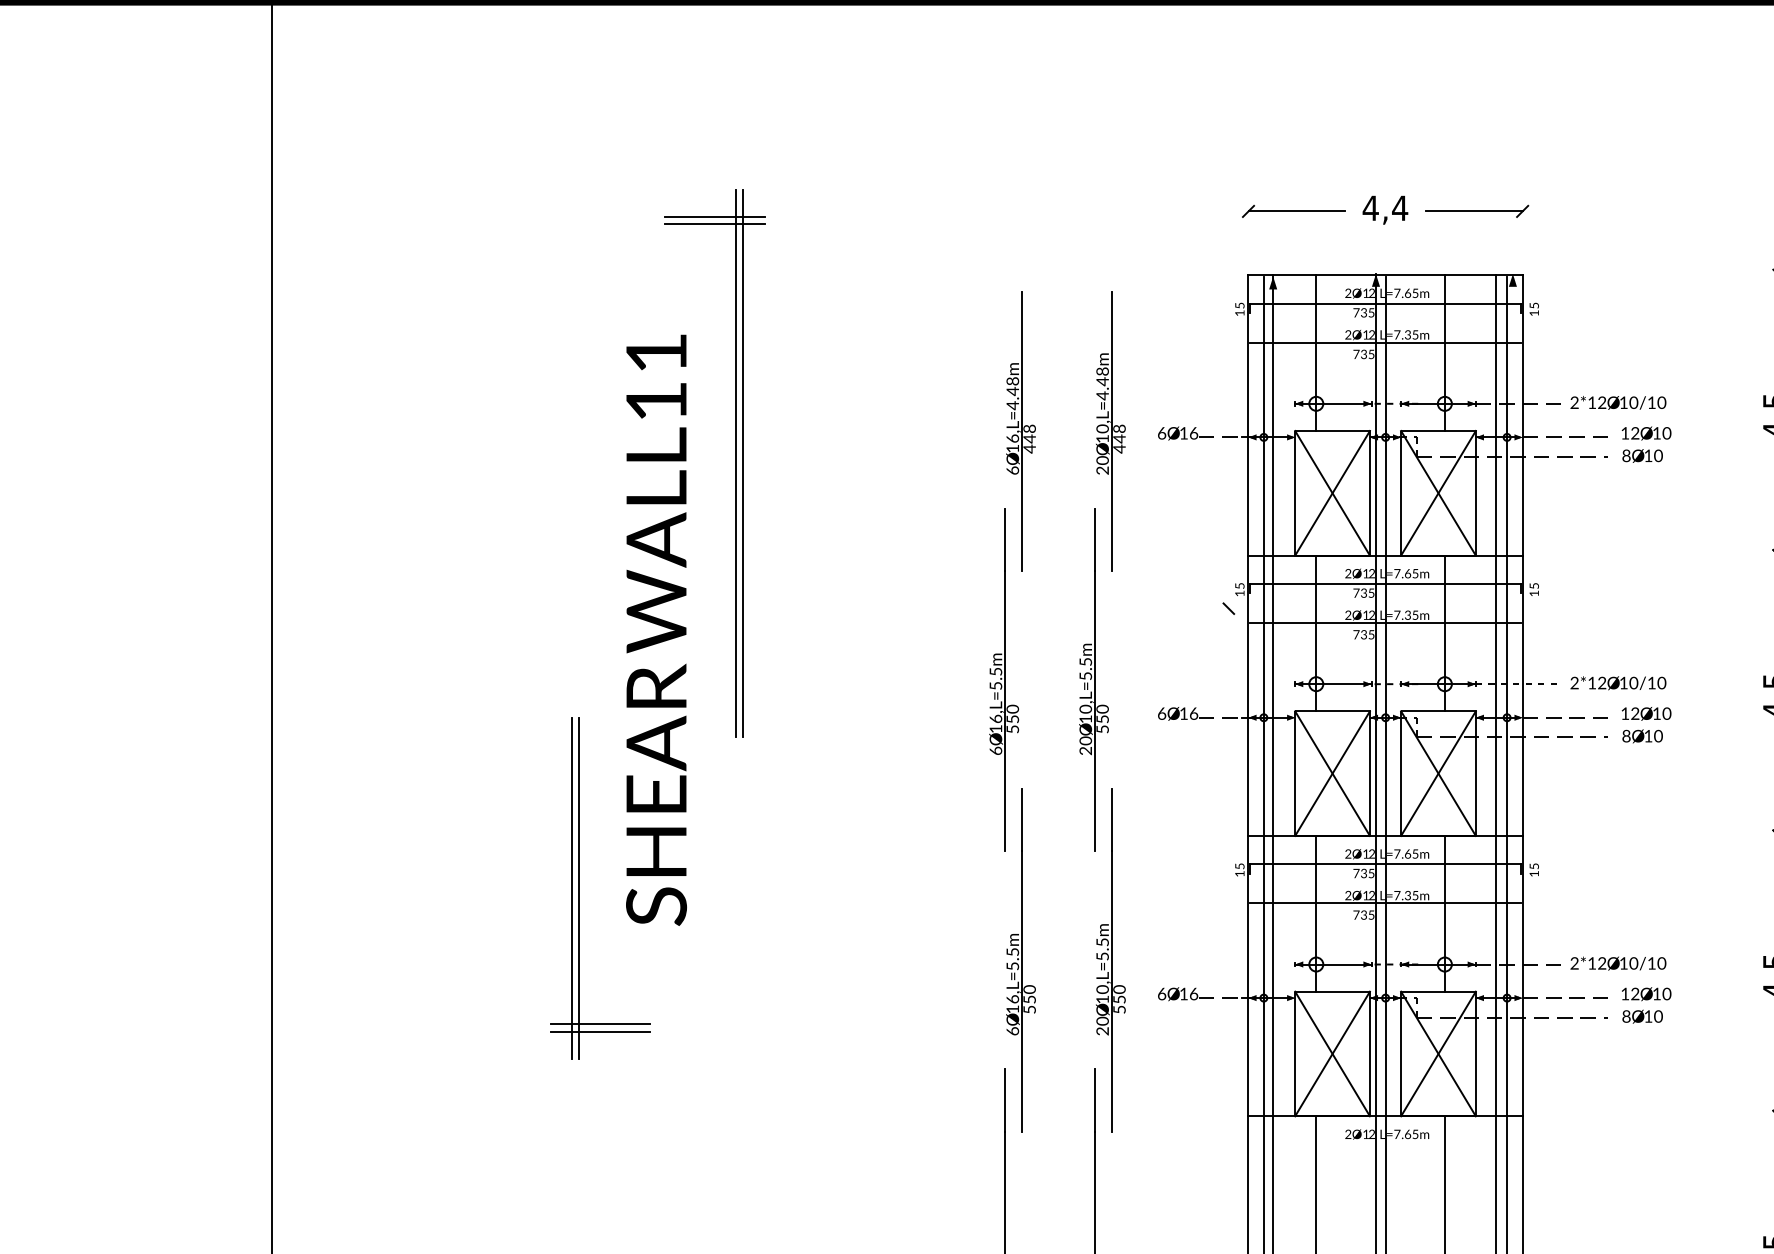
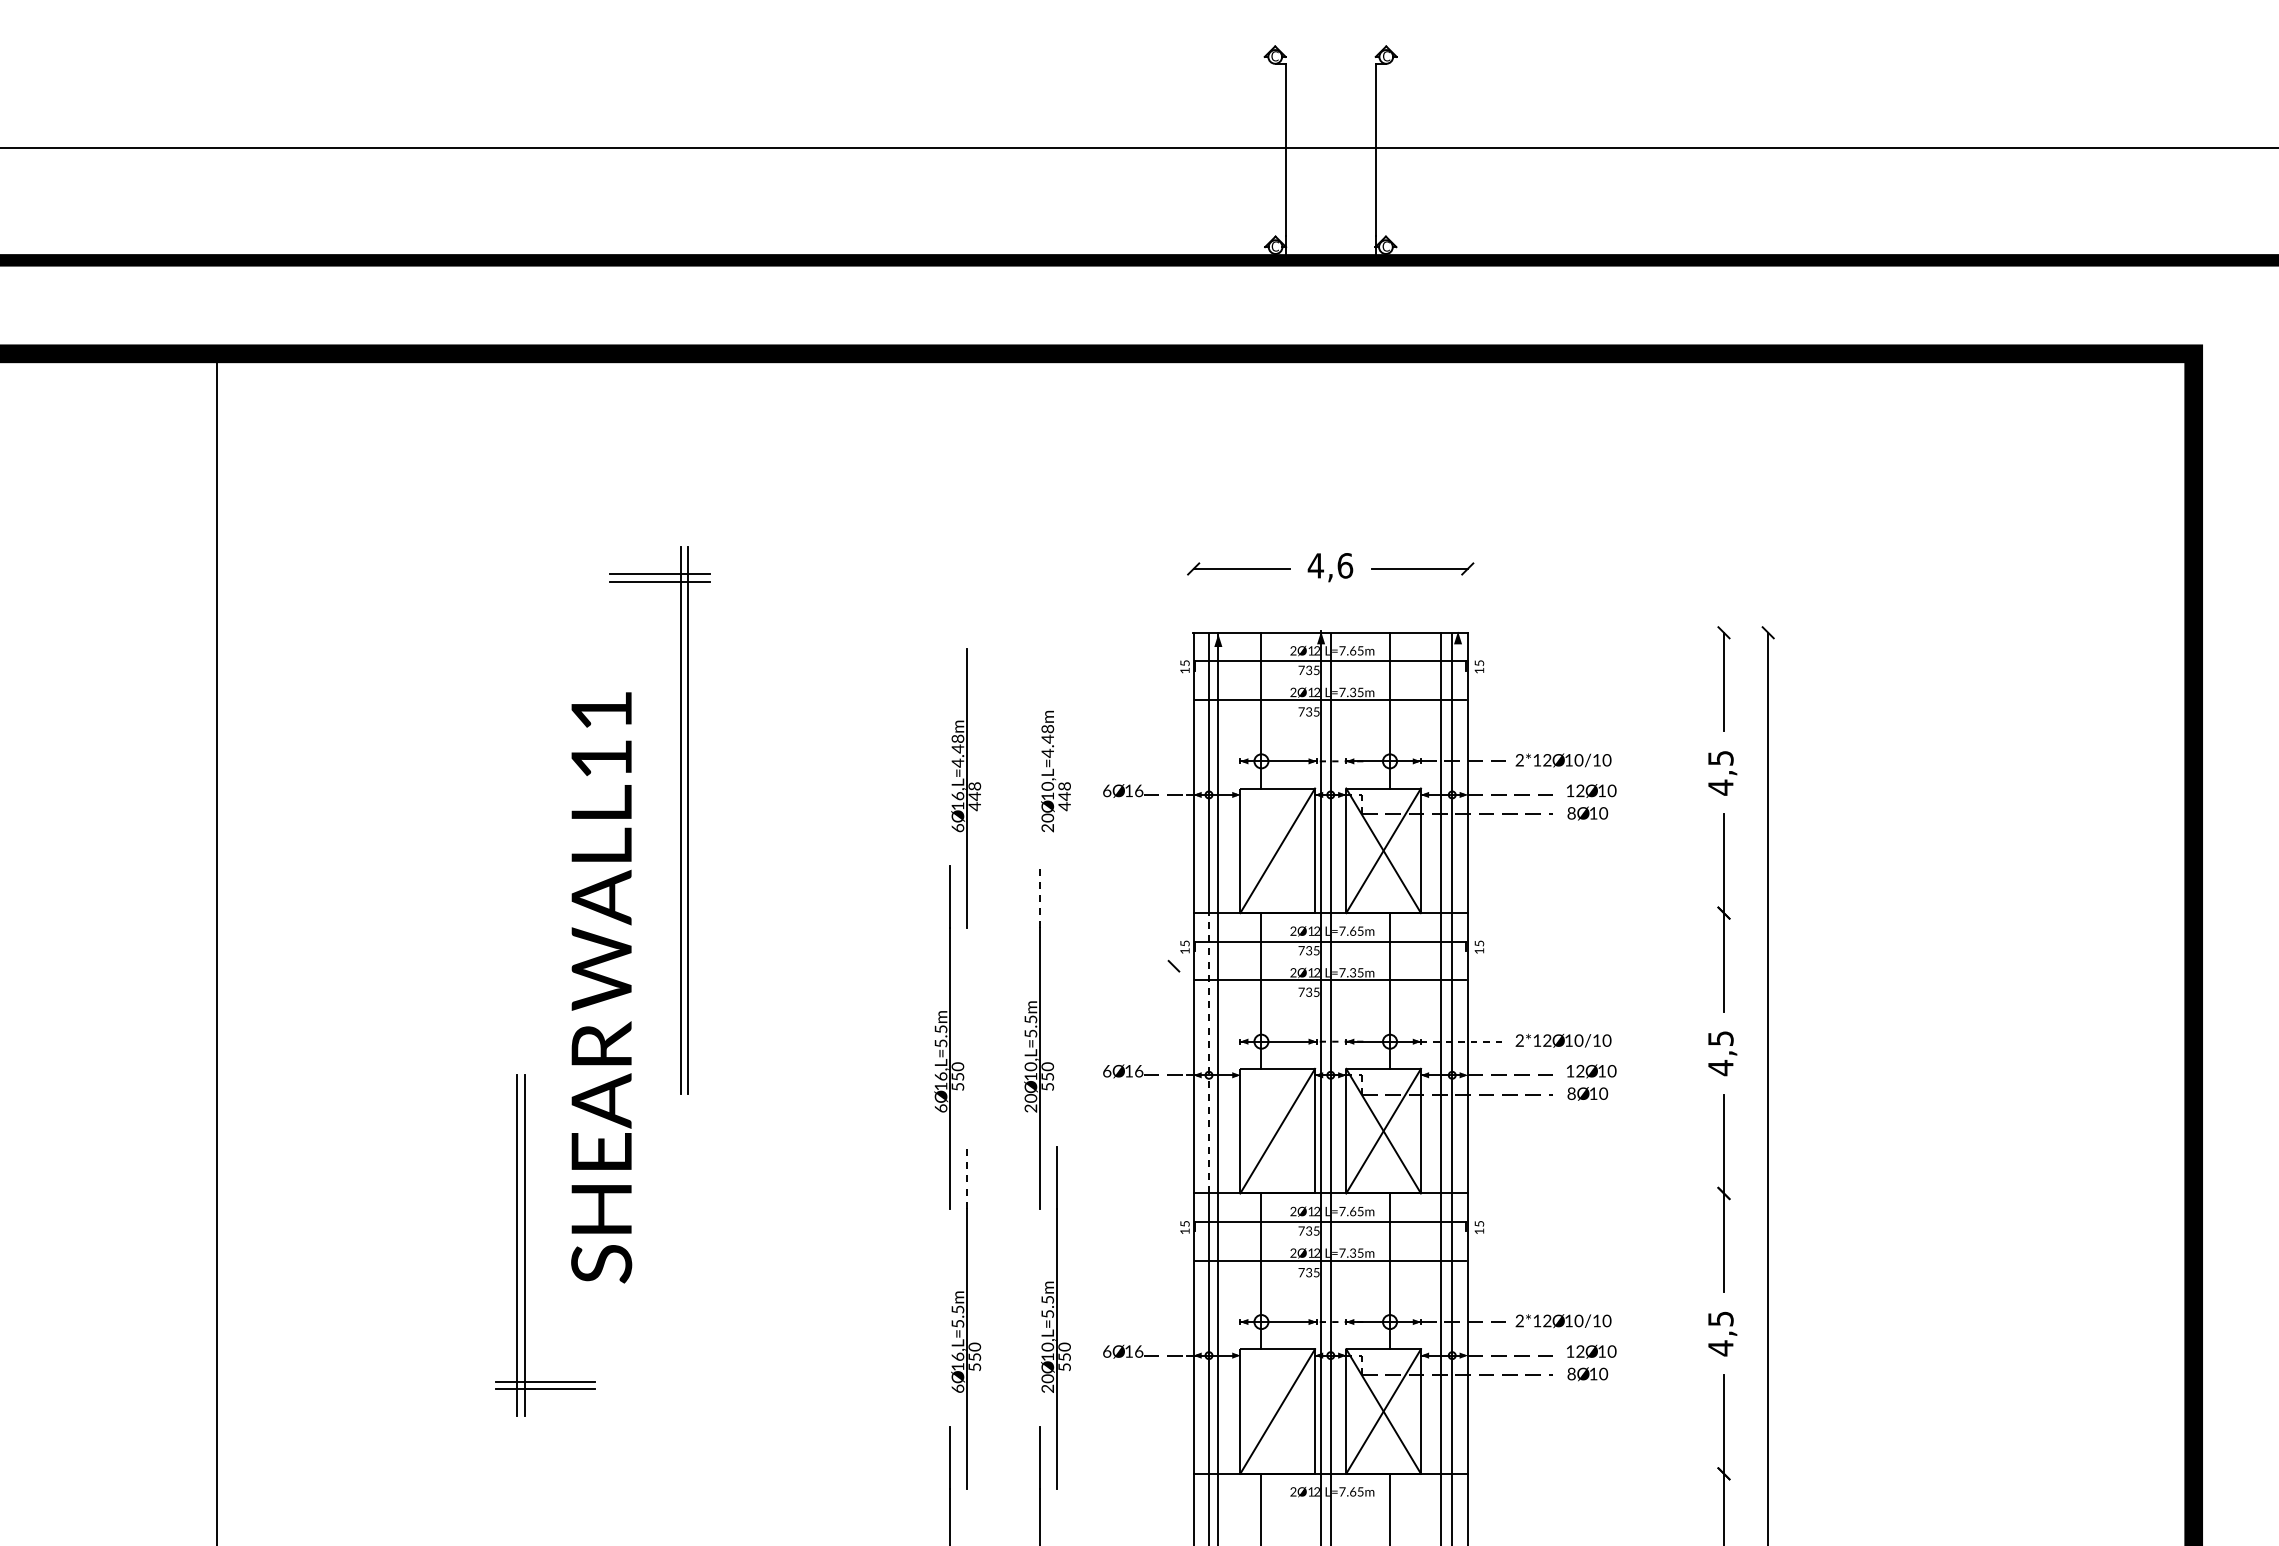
text: (1400, 207) -> (1345, 565), 4,4 -> 4,6
line: (1111, 430) -> (1056, 788), removed
line: (1332, 492) -> (1277, 850), removed
line: (1095, 538) -> (1040, 896), solid -> dashed
line: (1263, 694) -> (1208, 1052), solid -> dashed
line: (1332, 772) -> (1277, 1130), removed
line: (1022, 819) -> (967, 1177), solid -> dashed
line: (1332, 1053) -> (1277, 1411), removed

